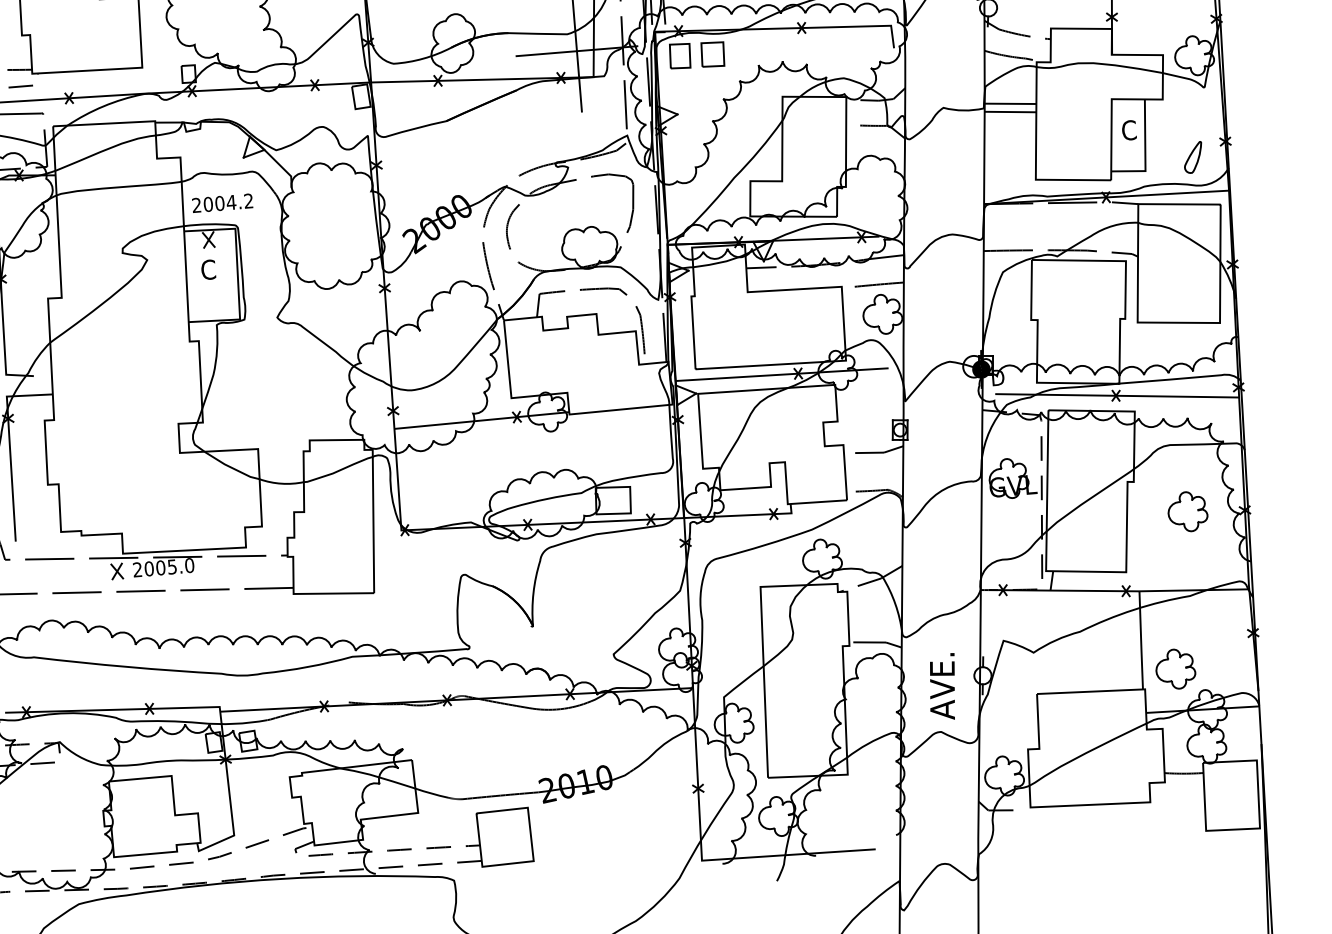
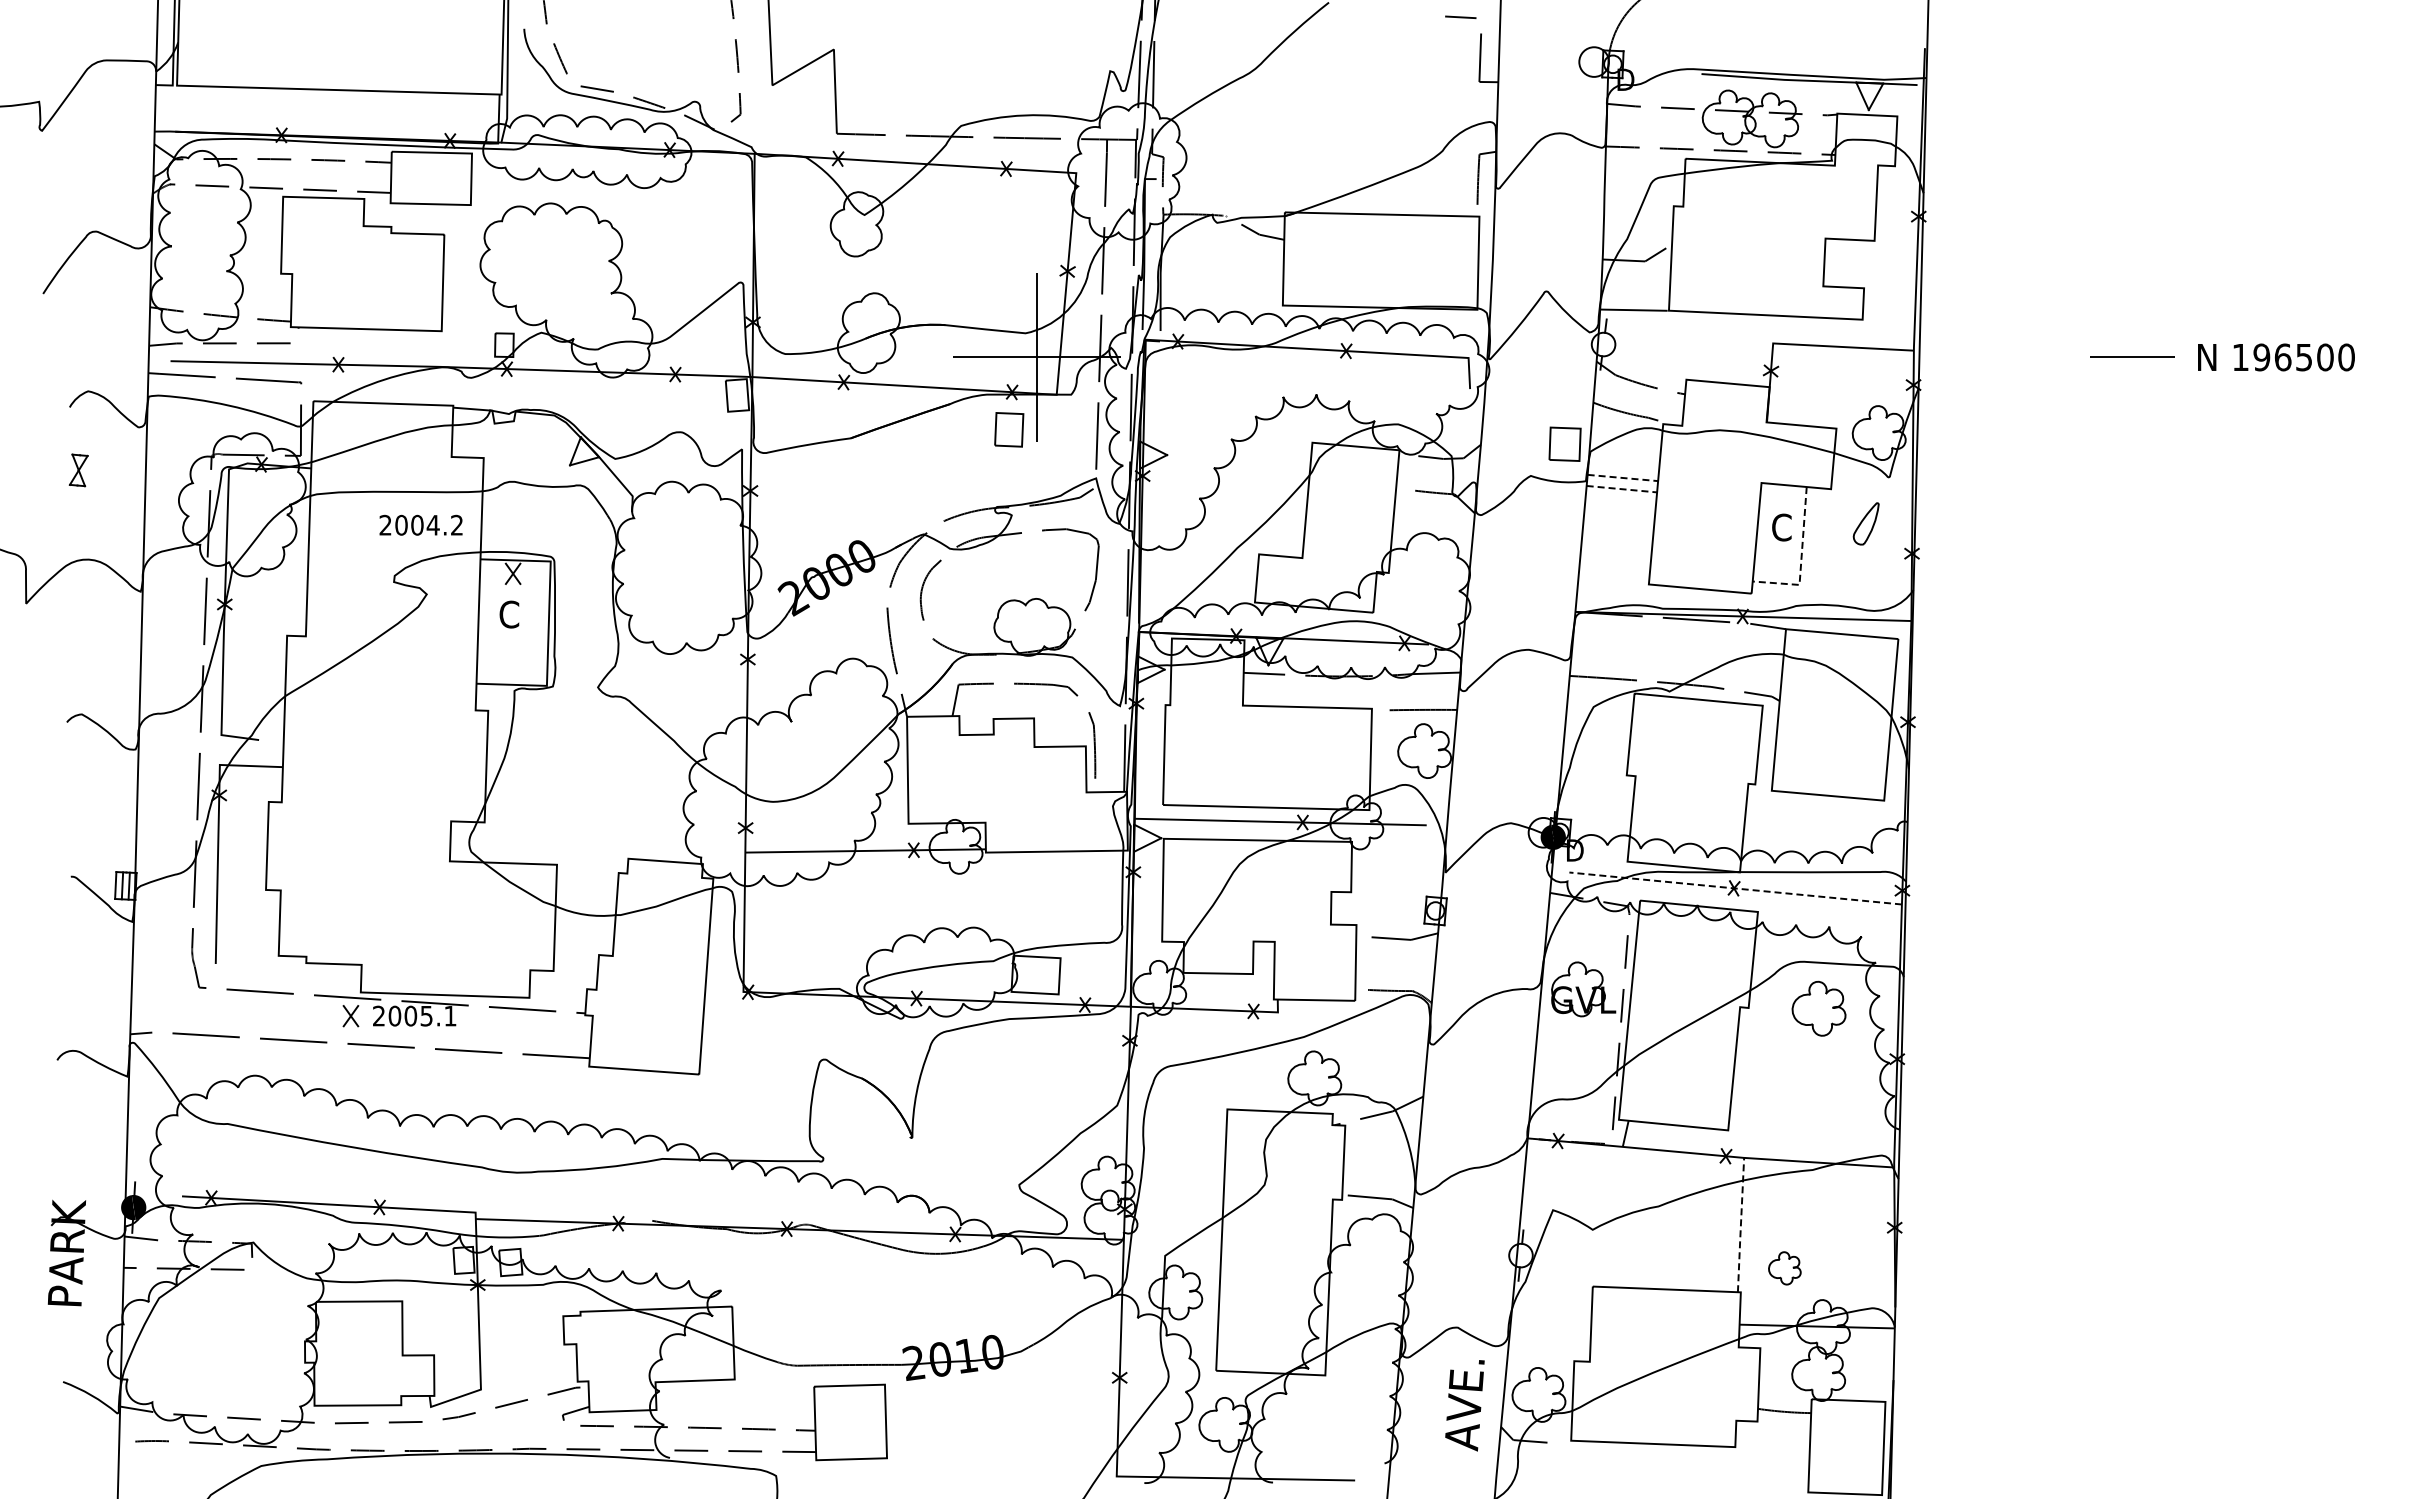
part: (712, 54) -> (1564, 443), moved
part: (680, 55) -> (1009, 429), moved
line: (1011, 104) -> (1623, 478), solid -> dashed
line: (1010, 112) -> (1622, 489), solid -> dashed
line: (1145, 153) -> (1801, 560), solid -> dashed
part: (1192, 157) -> (1865, 523), moved
text: (222, 202) -> (420, 524), moved
line: (1117, 395) -> (1735, 888), solid -> dashed
part: (1187, 511) -> (1818, 1008), moved
text: (189, 565) -> (450, 1015), 2005.0 -> 2005.1
line: (1140, 640) -> (1740, 1225), solid -> dashed
part: (1175, 669) -> (1784, 1268), size x0.6
text: (942, 687) -> (1464, 1405), moved

